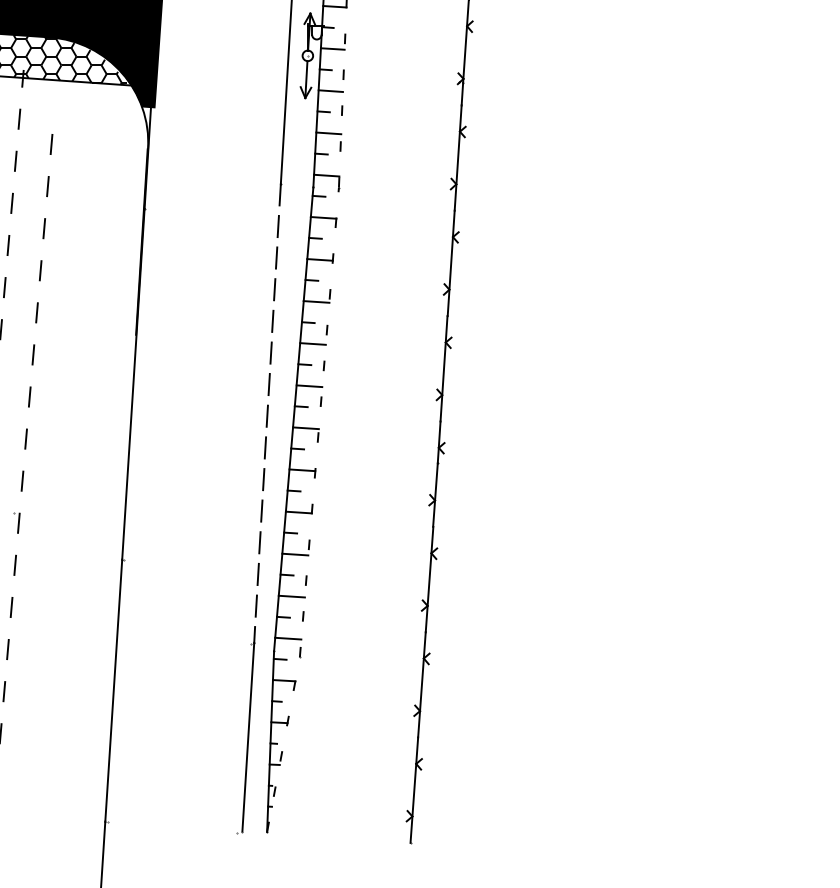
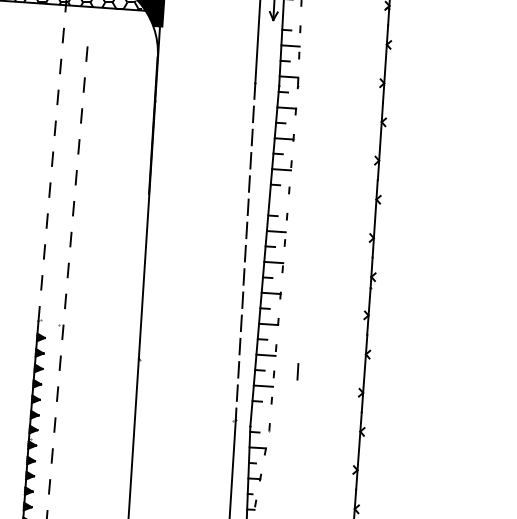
line: (330, 90) -> (291, 14), removed
line: (312, 343) -> (278, 200), removed
line: (338, 576) -> (297, 371), added
line: (288, 638) -> (260, 416), removed

